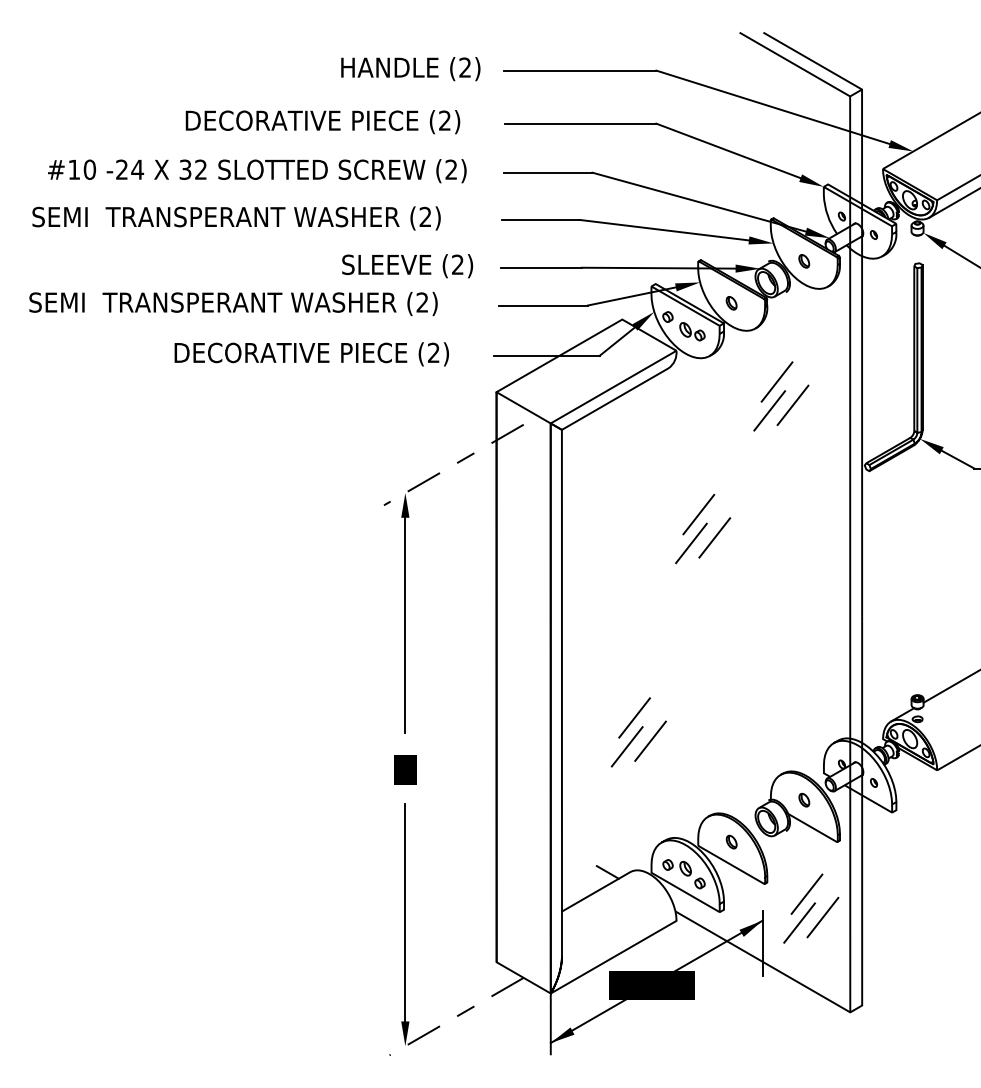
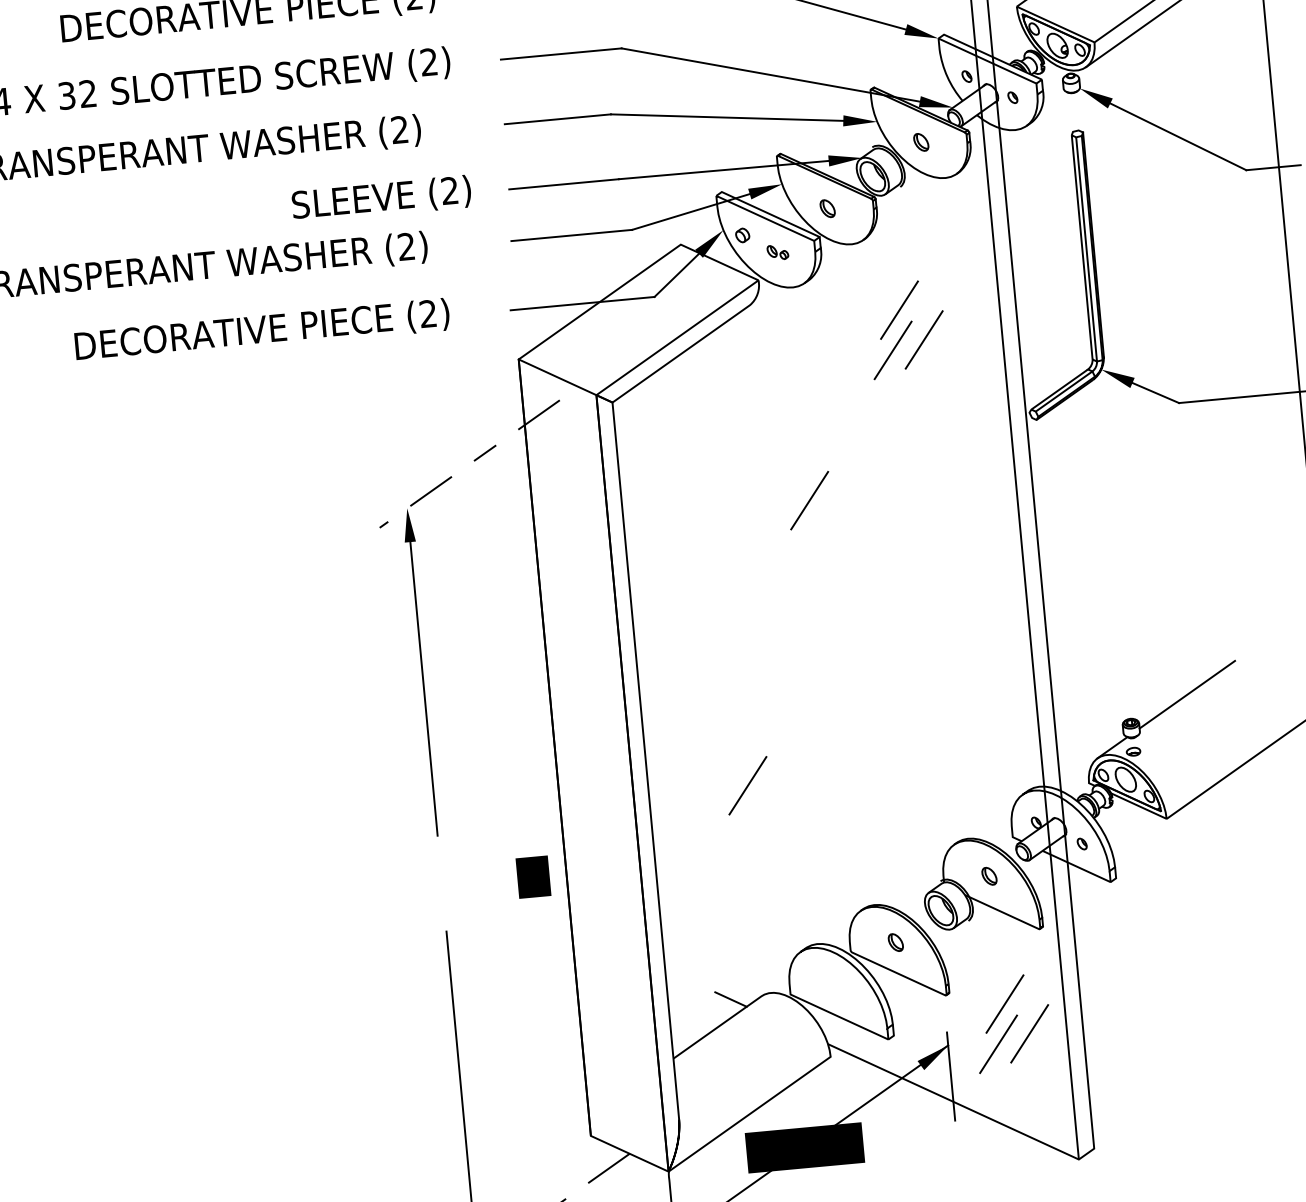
part: (692, 331) -> (777, 252), size x0.6
line: (714, 537) -> (833, 529), removed
line: (691, 543) -> (803, 540), removed
line: (650, 740) -> (772, 814), removed
line: (626, 746) -> (740, 825), removed
text: (405, 769) -> (533, 876), moved
part: (683, 874) -> (834, 992), removed

